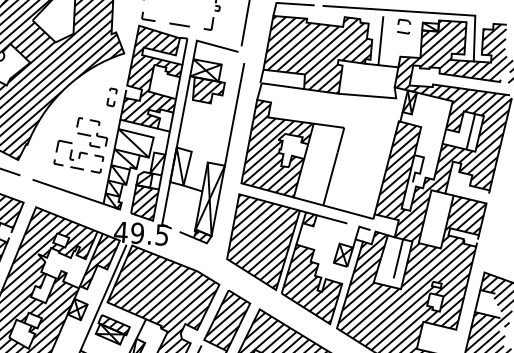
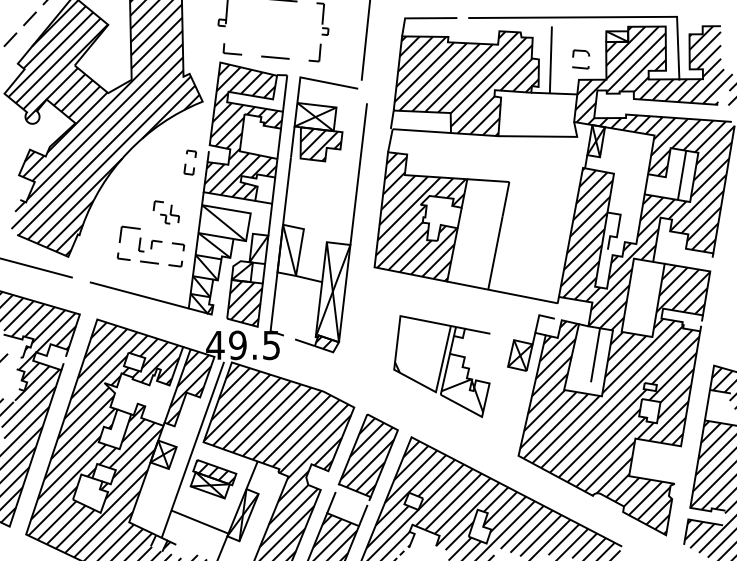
part: (399, 24) -> (574, 56), moved
part: (92, 132) -> (166, 212), size x0.6
part: (285, 259) -> (441, 366), size x0.6

